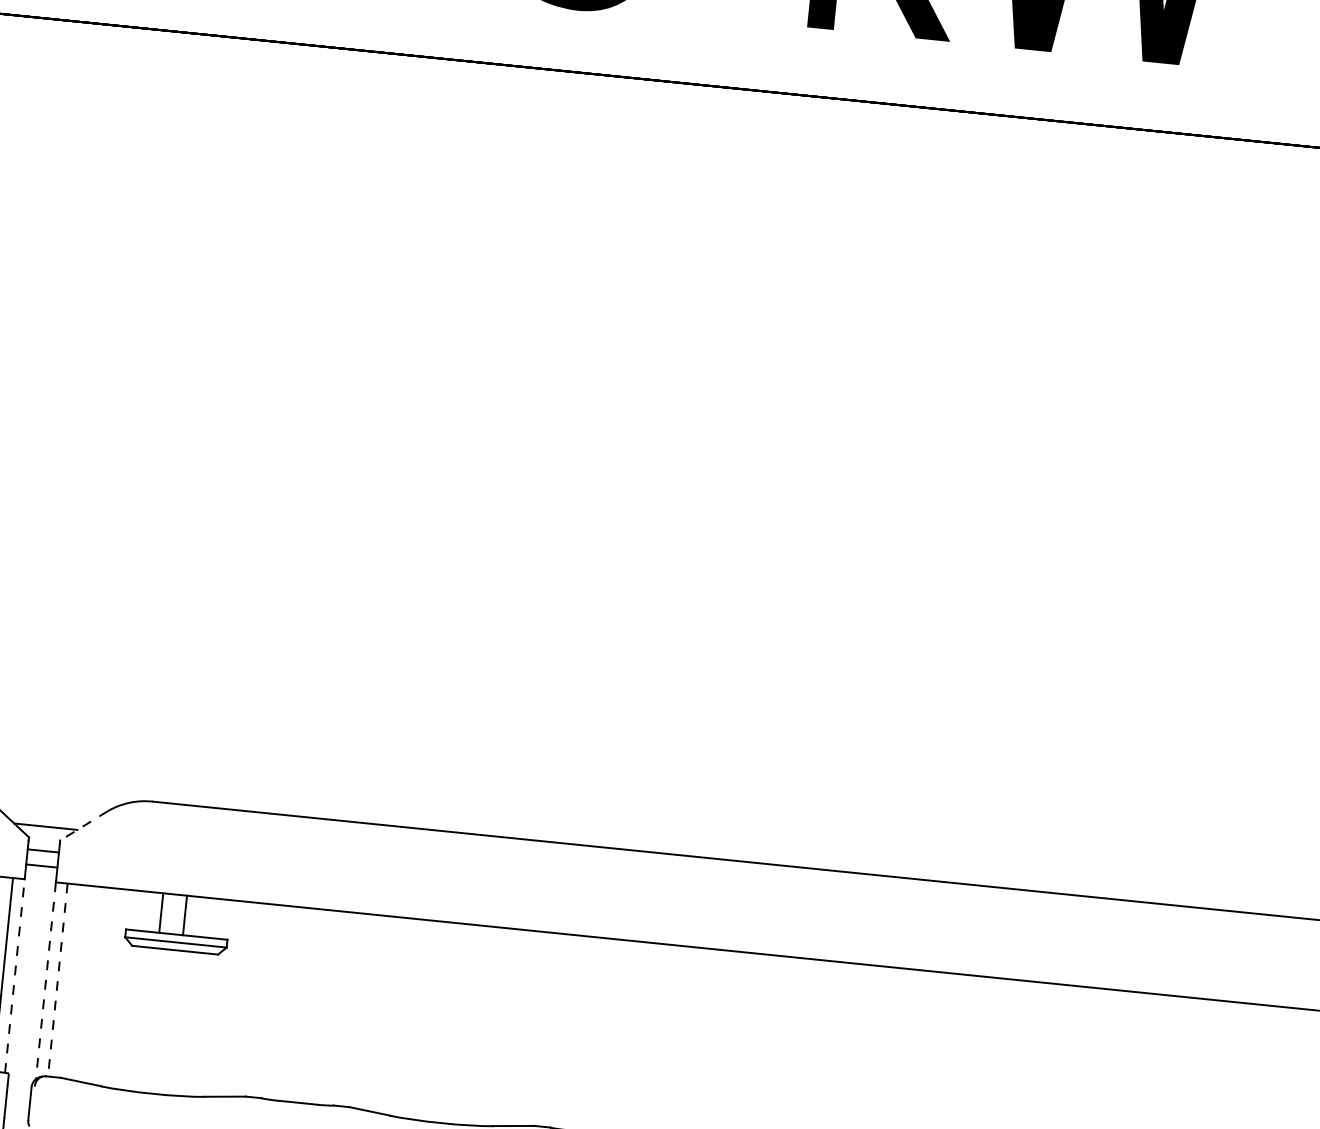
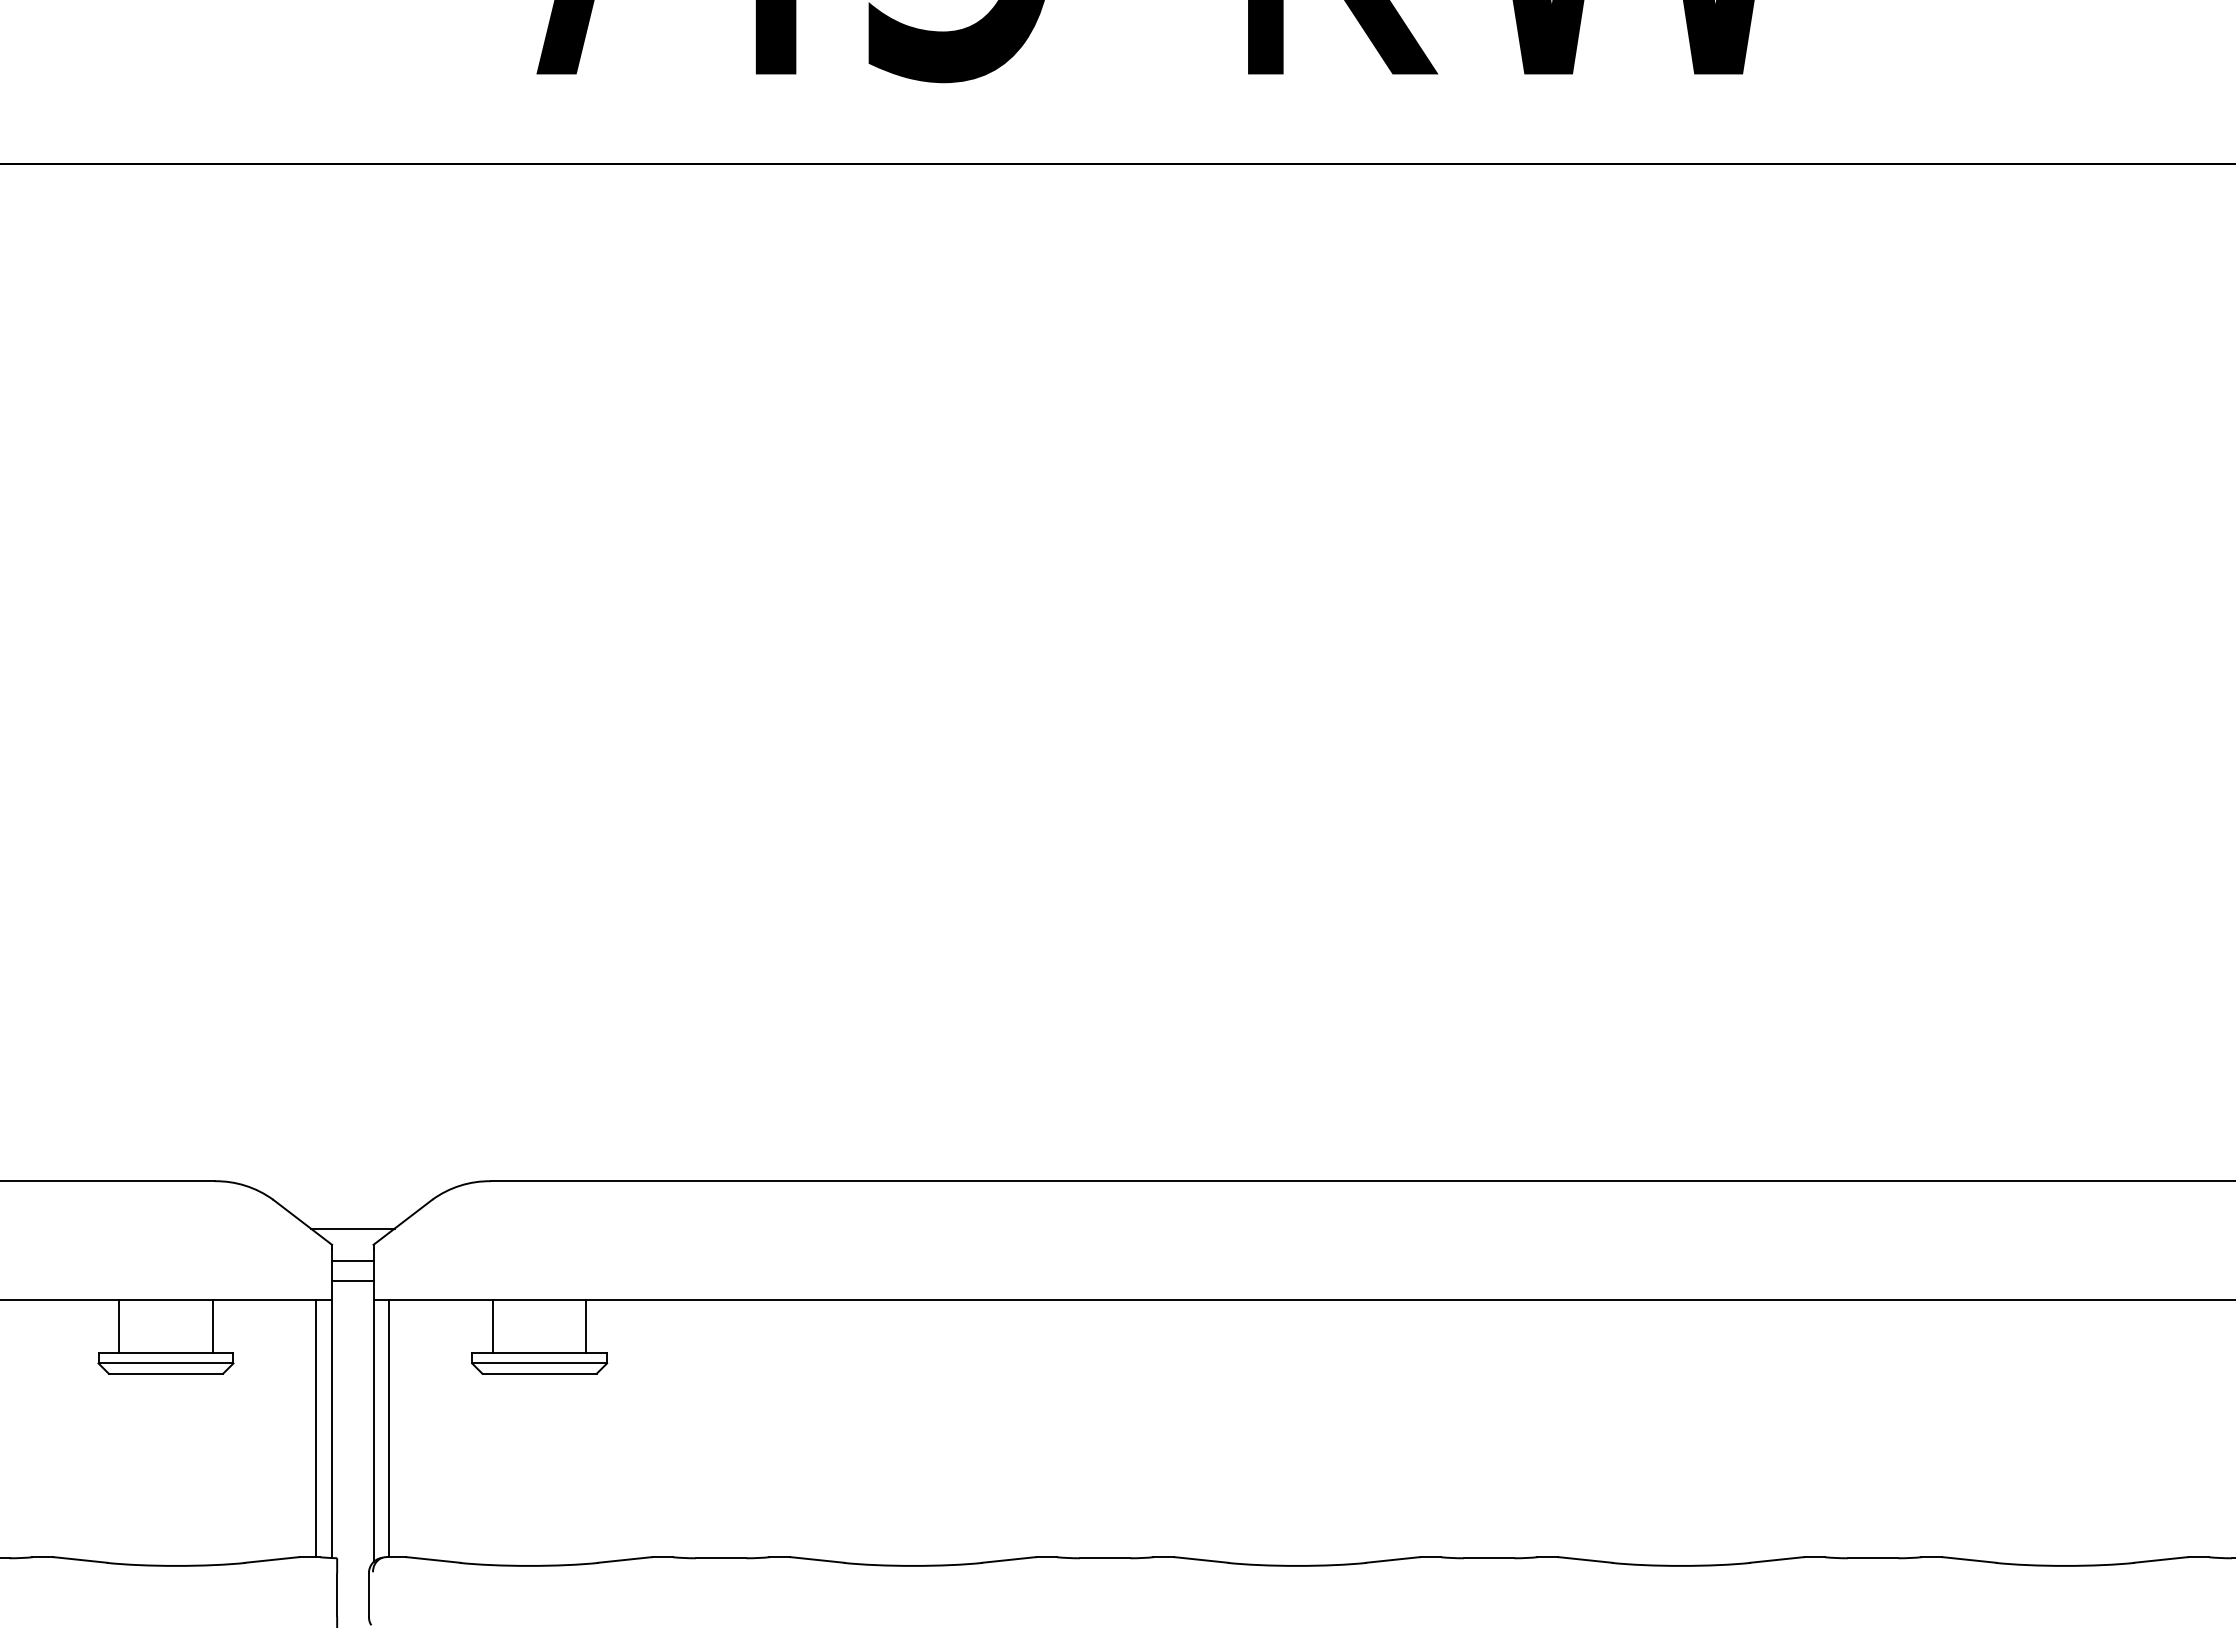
line: (83, 825) -> (402, 1222), dashed -> solid
line: (161, 912) -> (586, 1326), moved
line: (184, 915) -> (492, 1326), moved
line: (15, 976) -> (332, 1429), dashed -> solid
line: (45, 980) -> (373, 1431), dashed -> solid
line: (58, 980) -> (389, 1429), dashed -> solid

